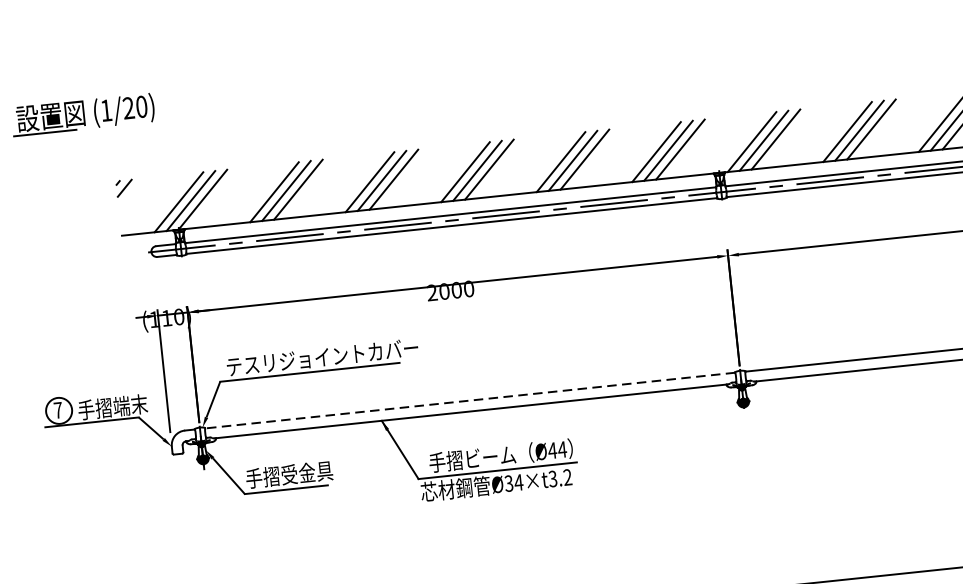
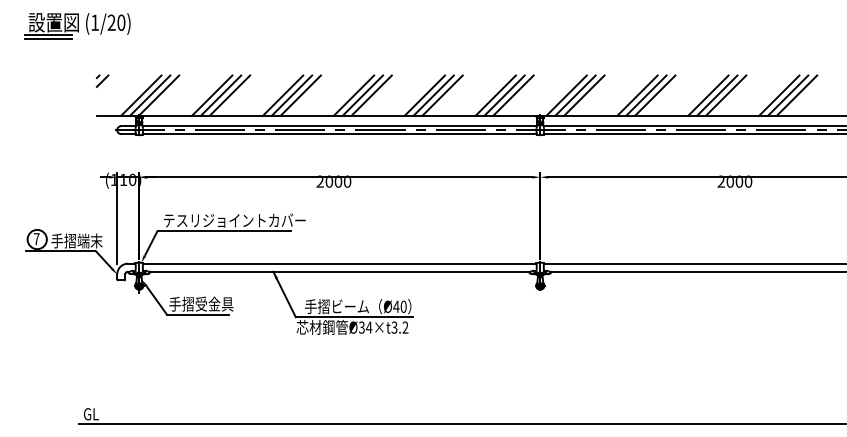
line: (45, 138) -> (48, 38), added
line: (469, 400) -> (339, 263), dashed -> solid
text: (562, 449) -> (403, 306), Ø44 -> Ø40

